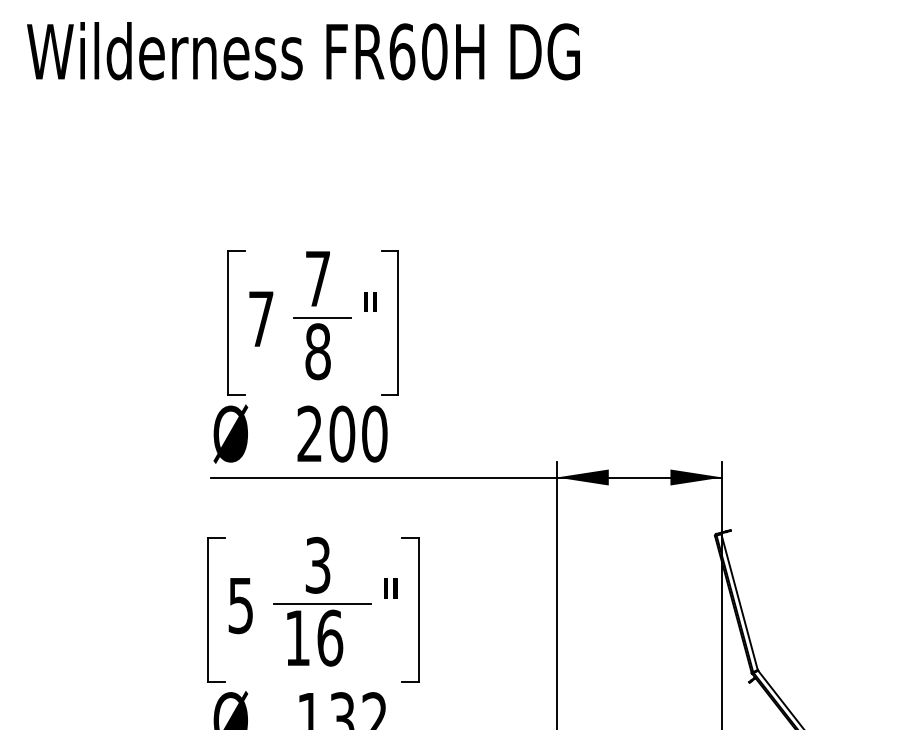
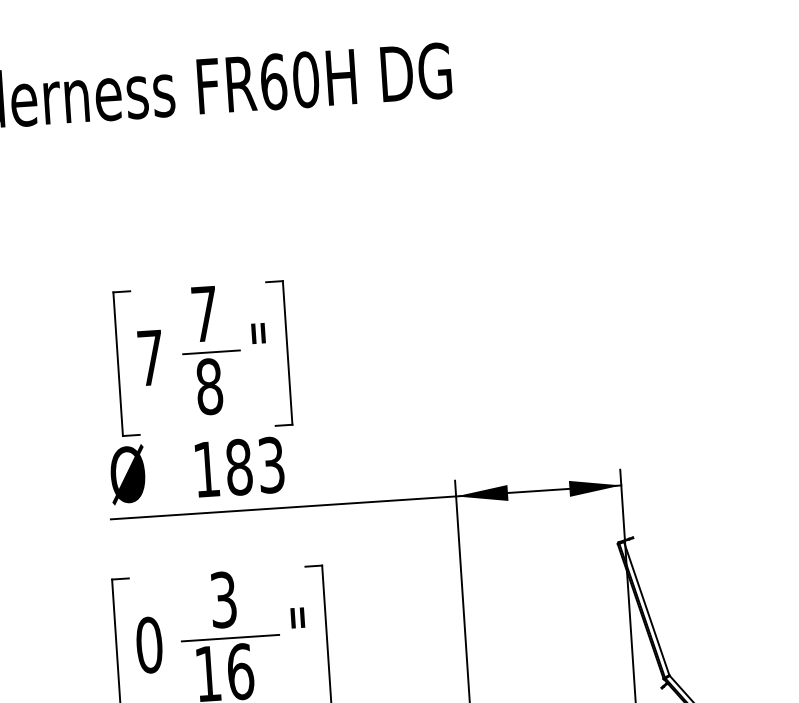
text: (342, 433) -> (239, 466), 200 -> 183
text: (240, 605) -> (148, 645), 5 -> 0

